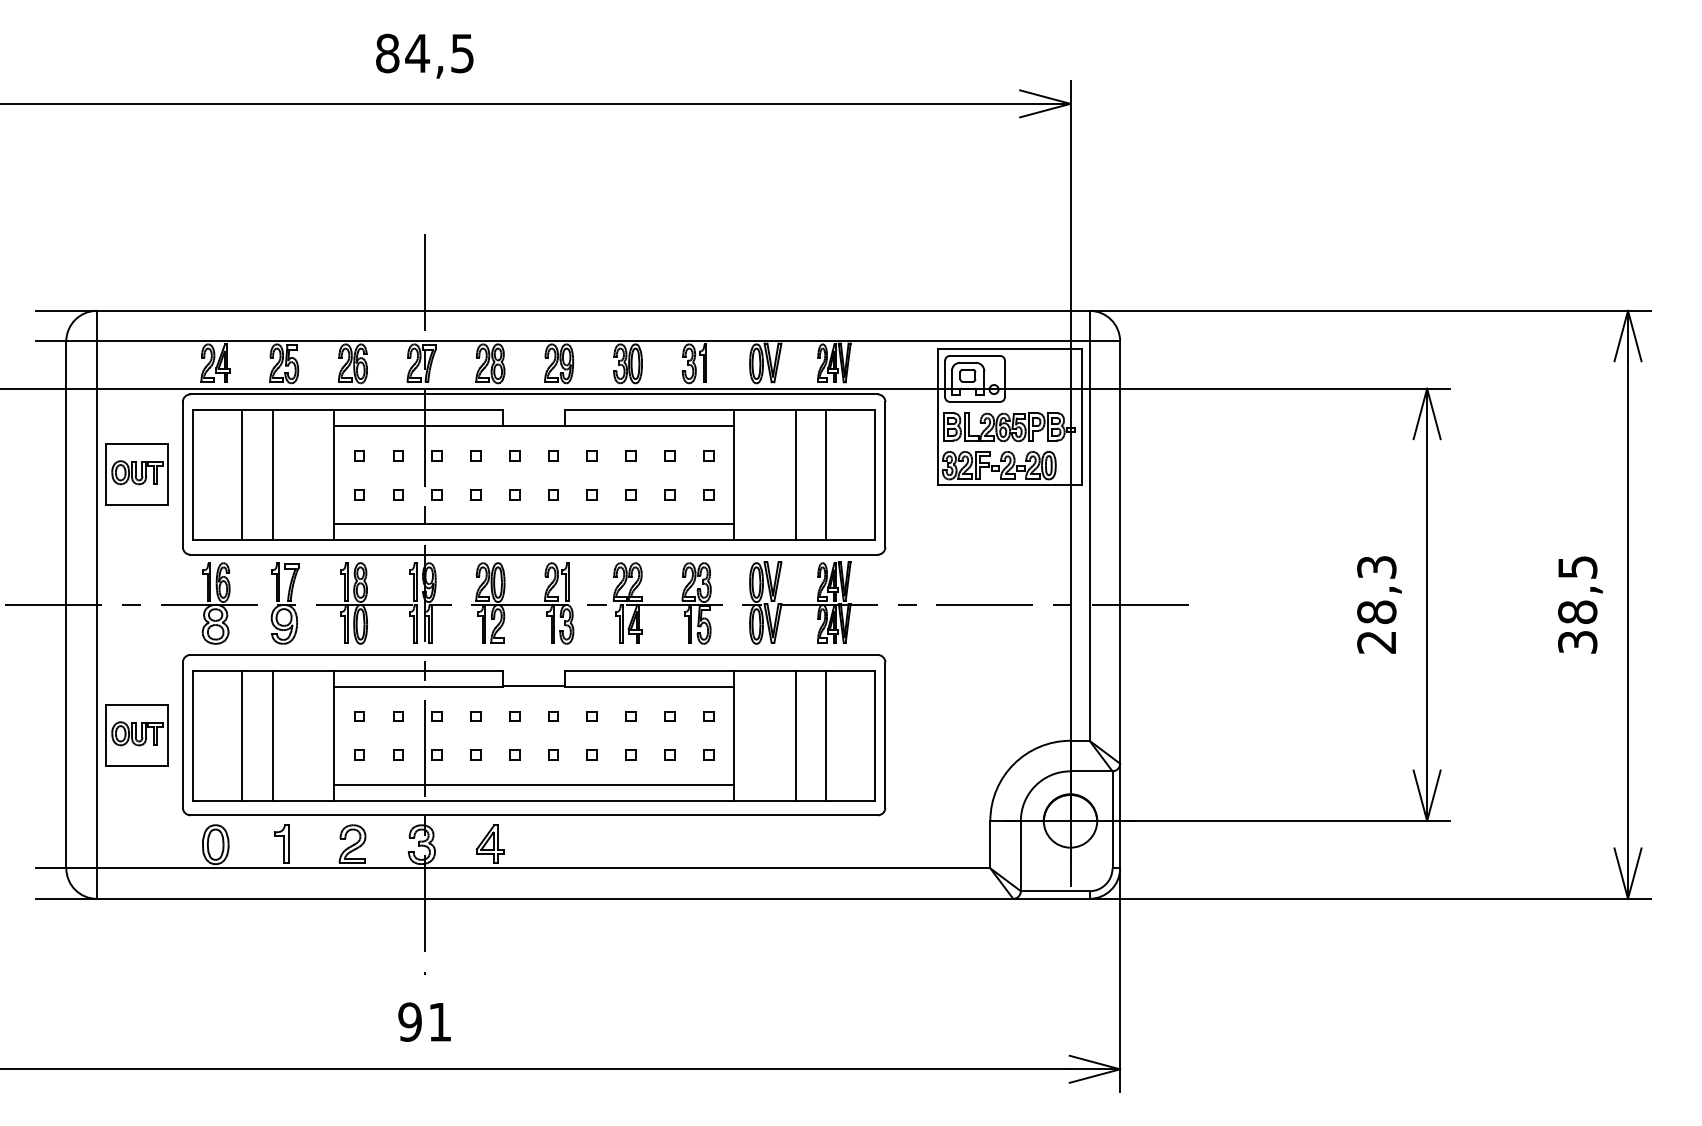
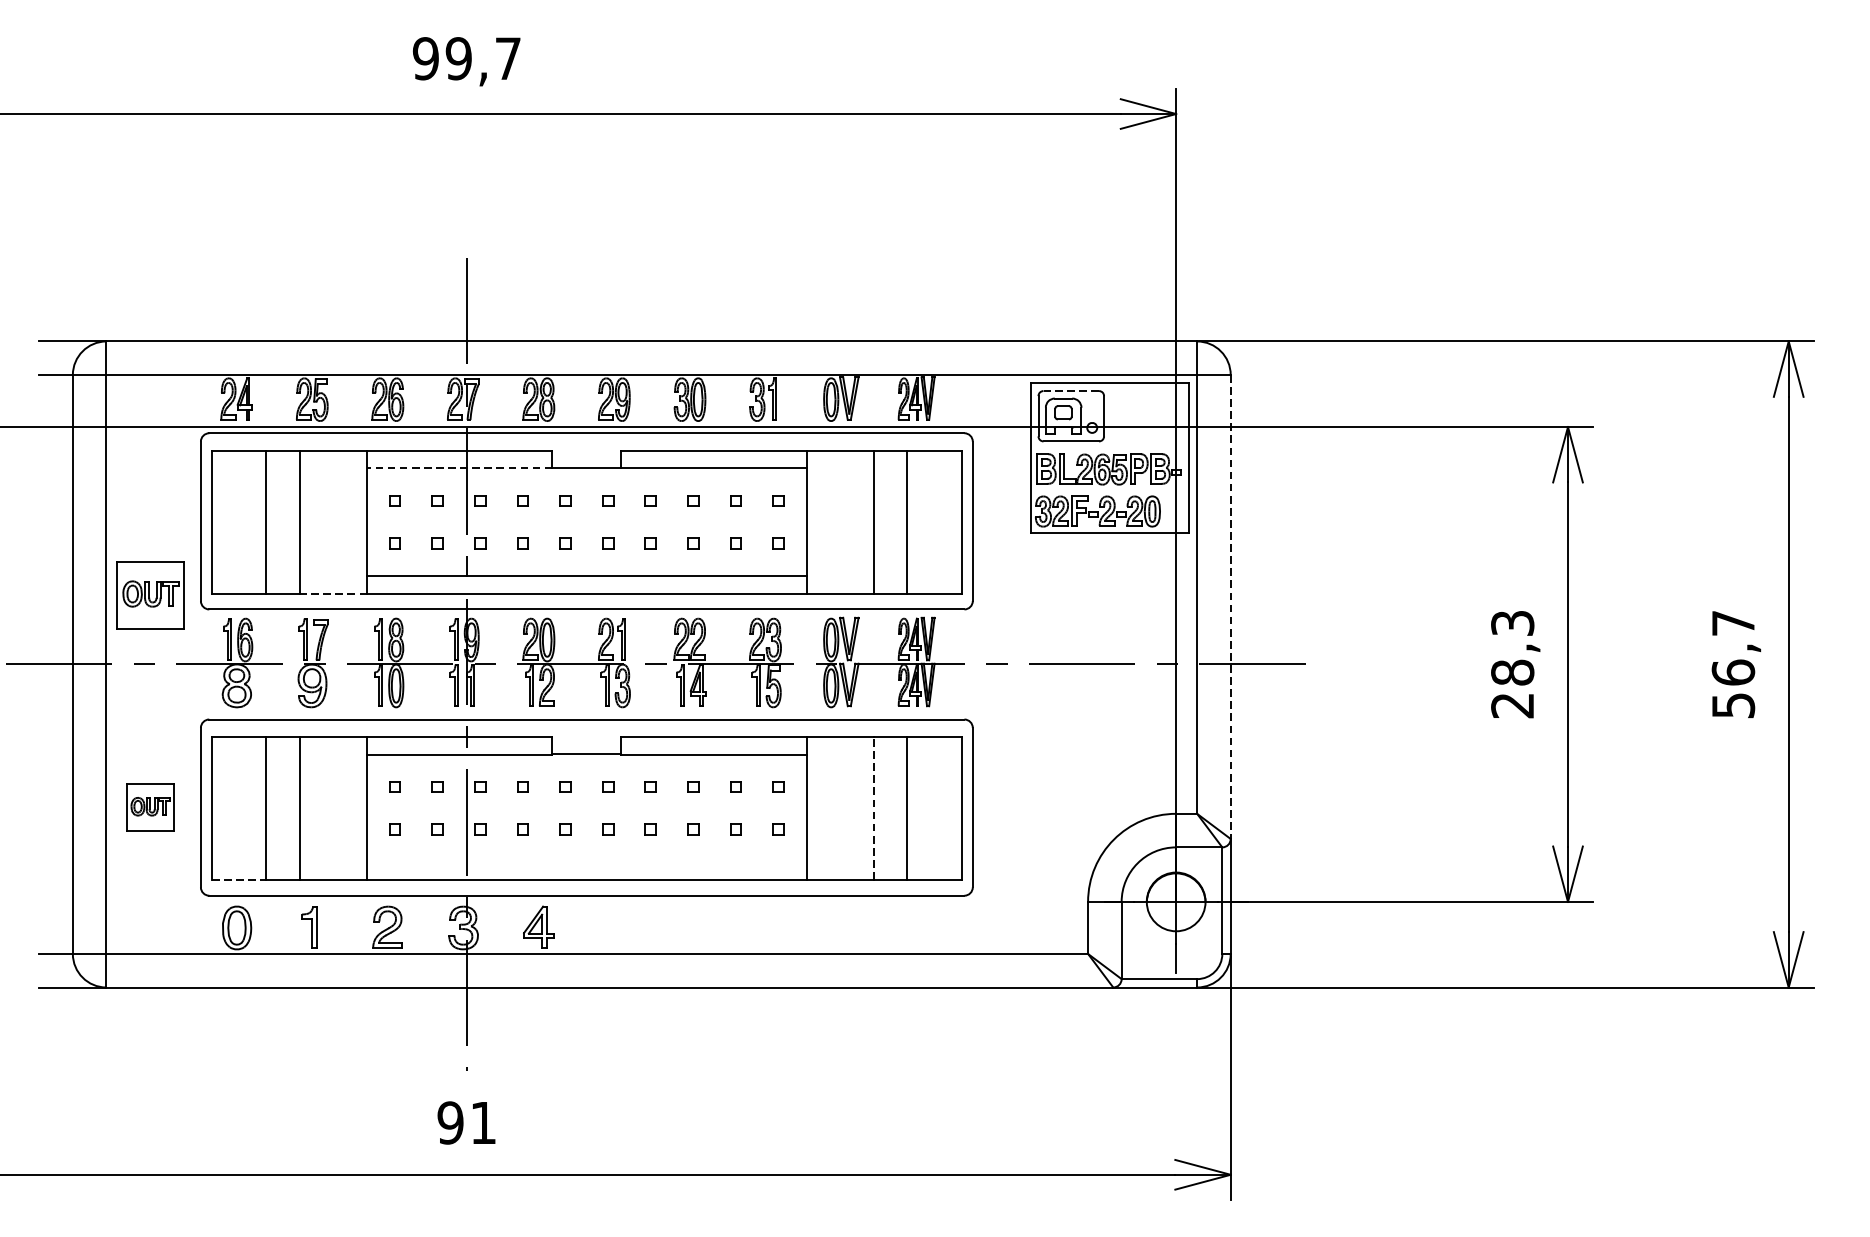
text: (424, 53) -> (466, 58), 84,5 -> 99,7
line: (974, 356) -> (1070, 391), solid -> dashed
line: (418, 426) -> (459, 468), solid -> dashed
part: (136, 474) -> (149, 595), moved
line: (303, 540) -> (333, 593), solid -> dashed
line: (1120, 553) -> (1231, 608), solid -> dashed
text: (1577, 604) -> (1733, 664), 38,5 -> 56,7
part: (136, 735) -> (149, 808), size x0.7
line: (795, 735) -> (874, 808), solid -> dashed
line: (534, 784) -> (587, 861), removed
line: (217, 800) -> (238, 879), solid -> dashed

